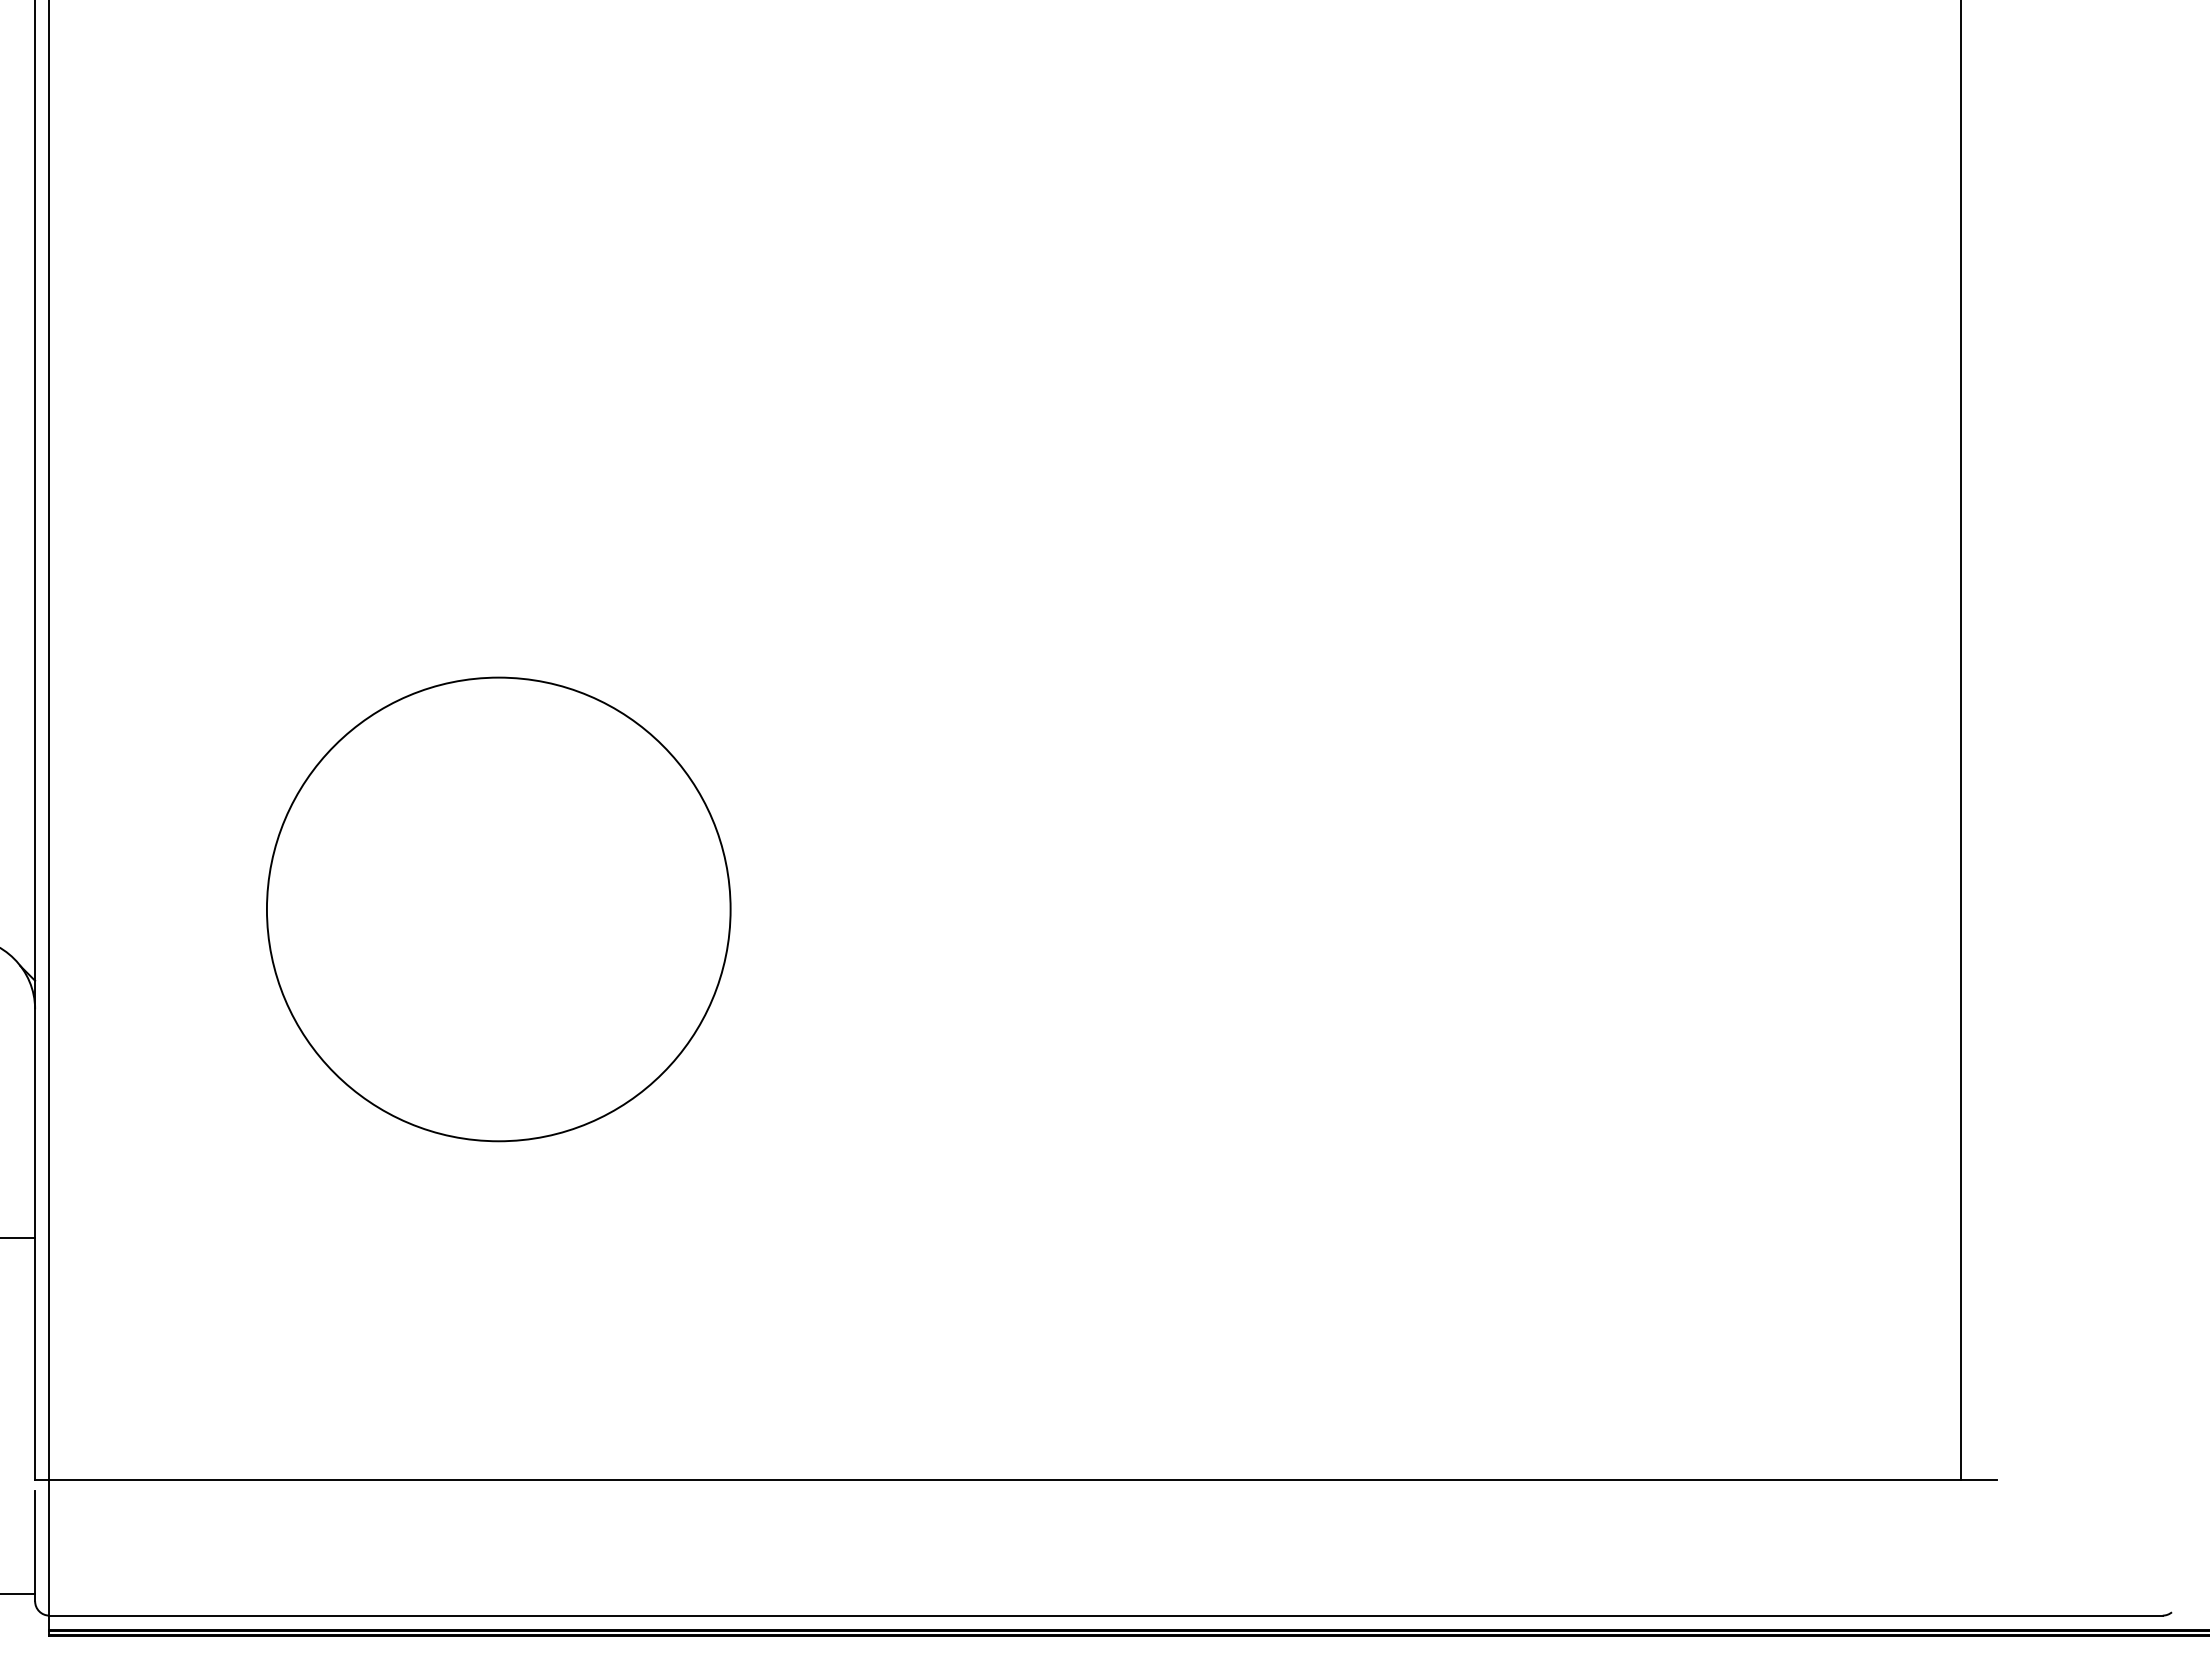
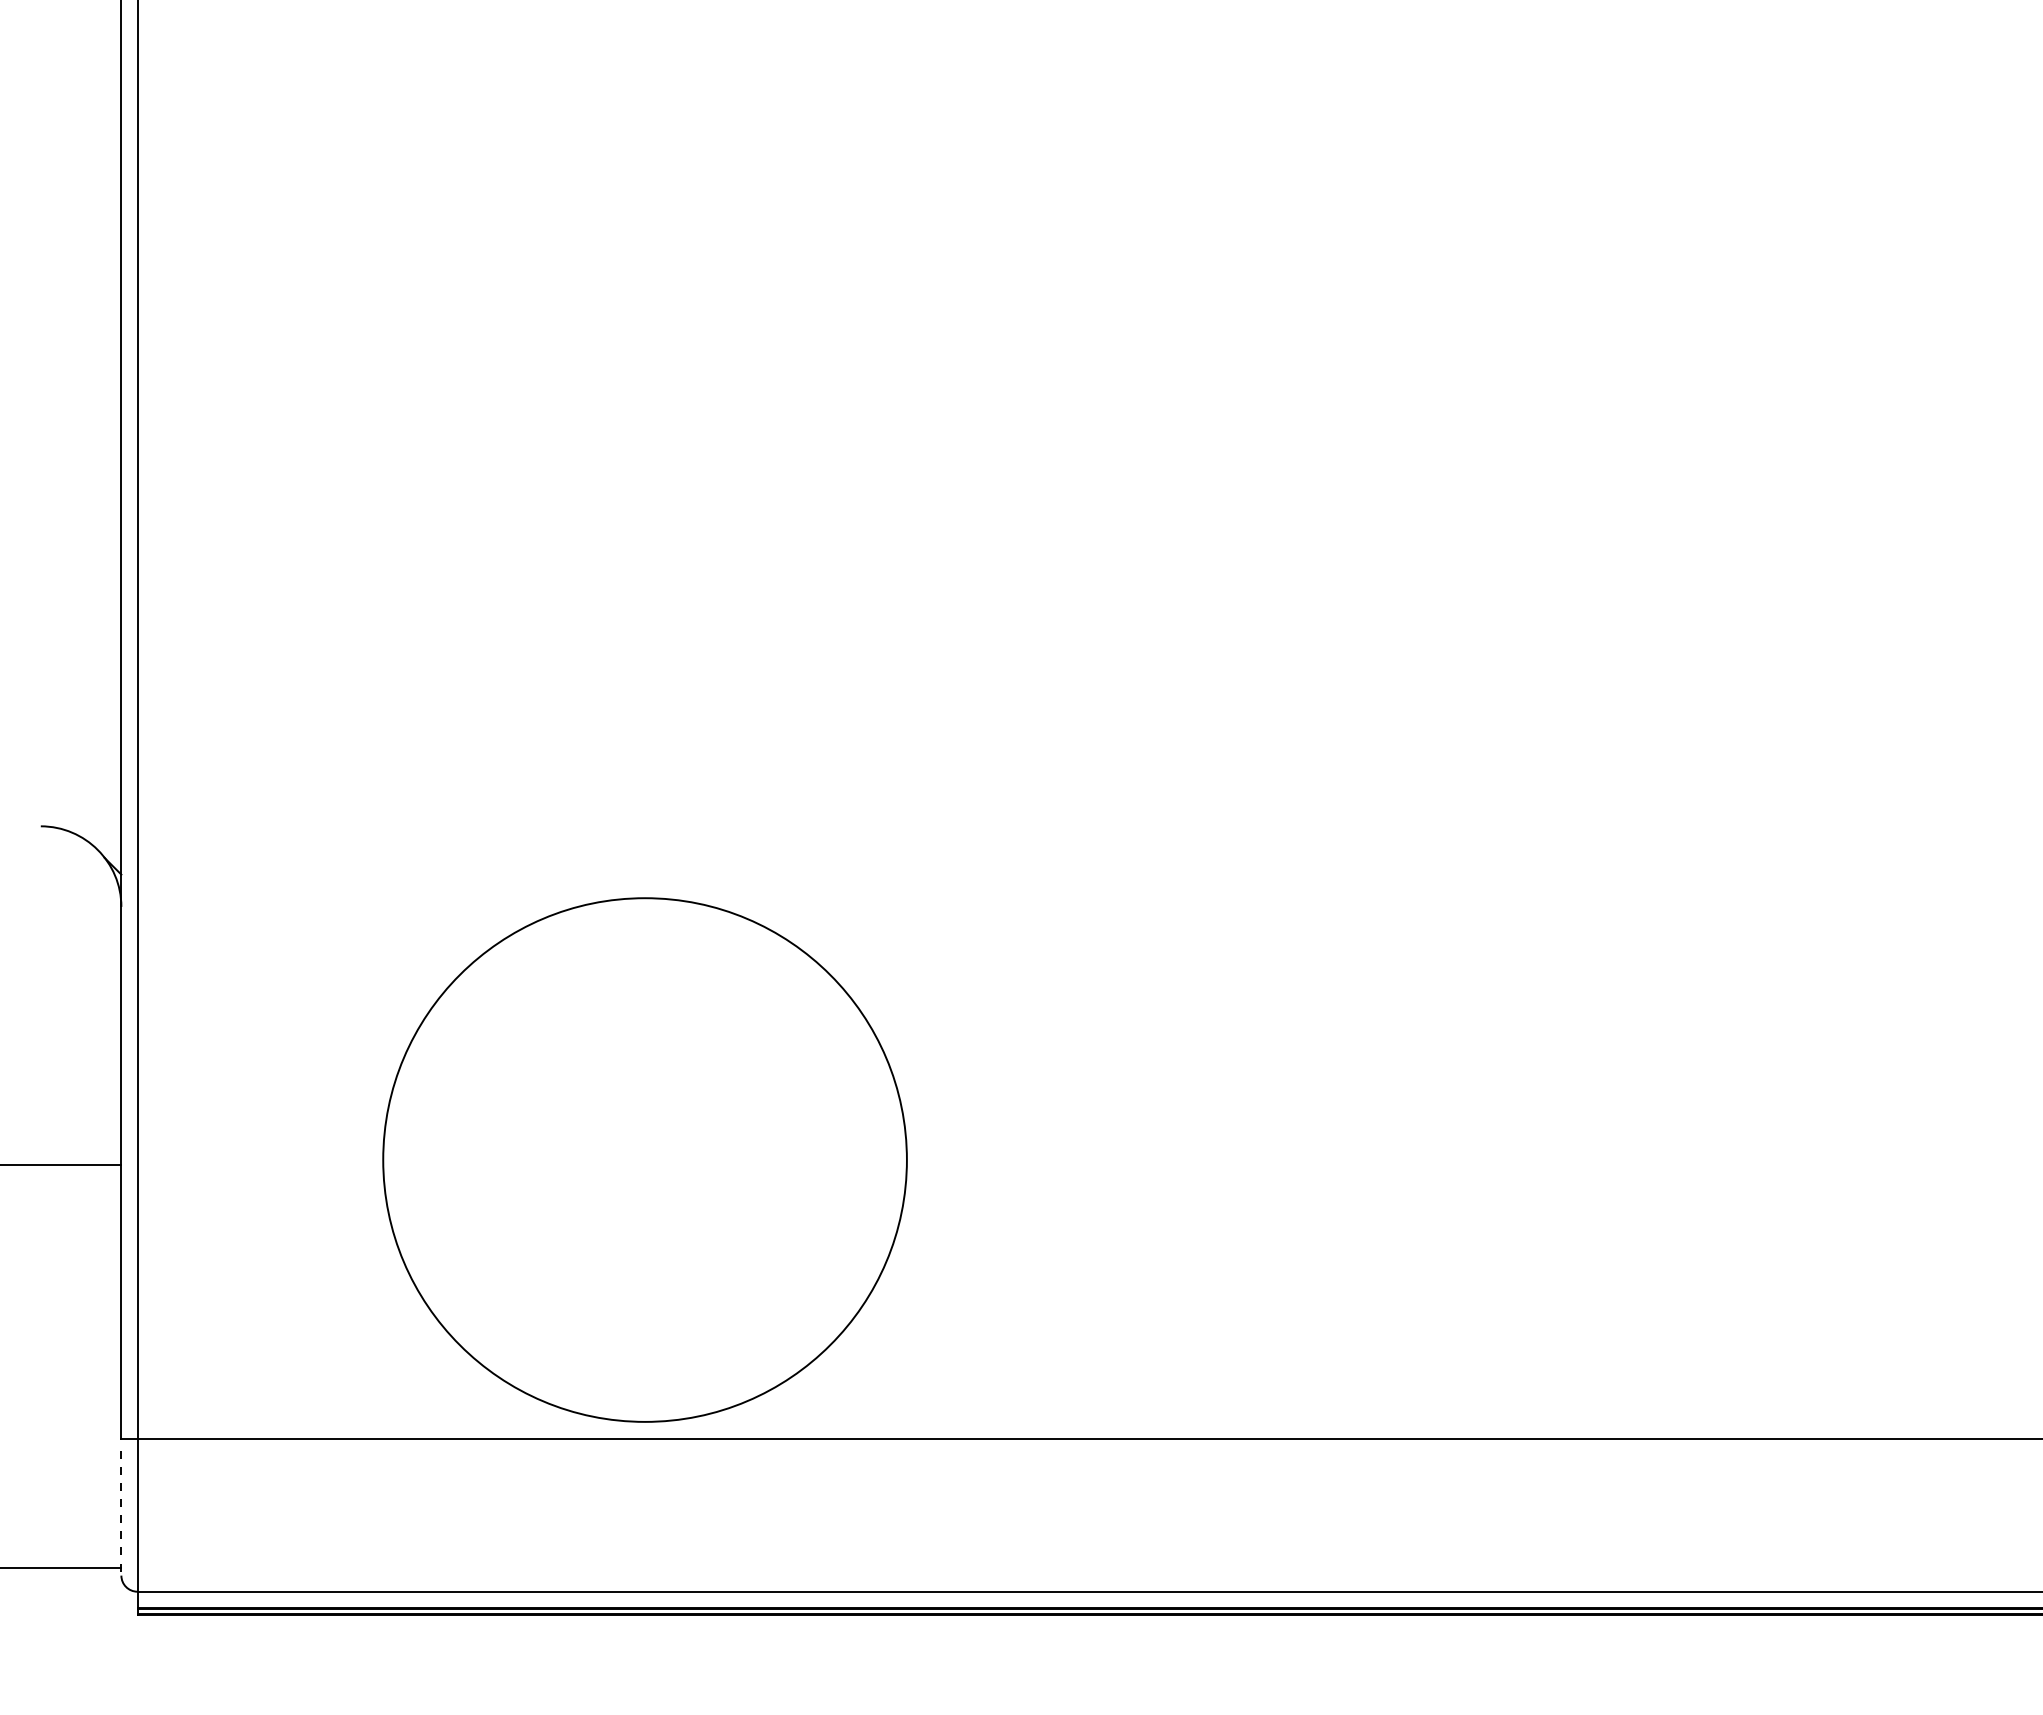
circle: (498, 909) -> (644, 1160), moved
line: (35, 1546) -> (121, 1513), solid -> dashed

